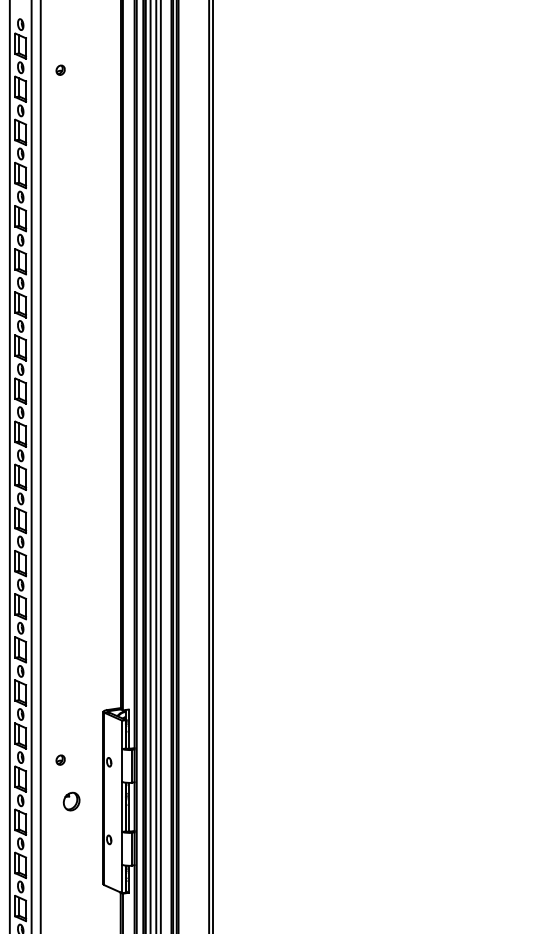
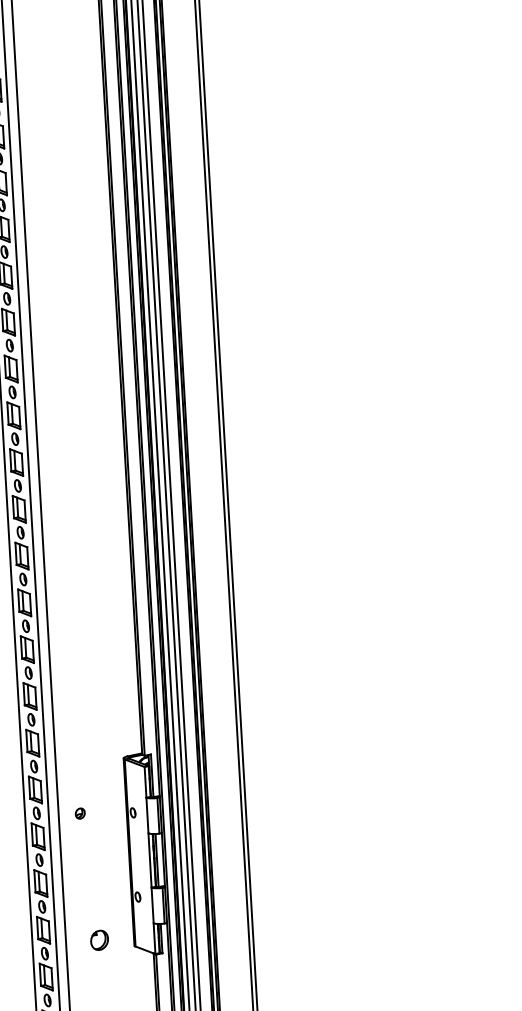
part: (60, 69) -> (36, 64), removed
part: (71, 801) -> (99, 940), moved

